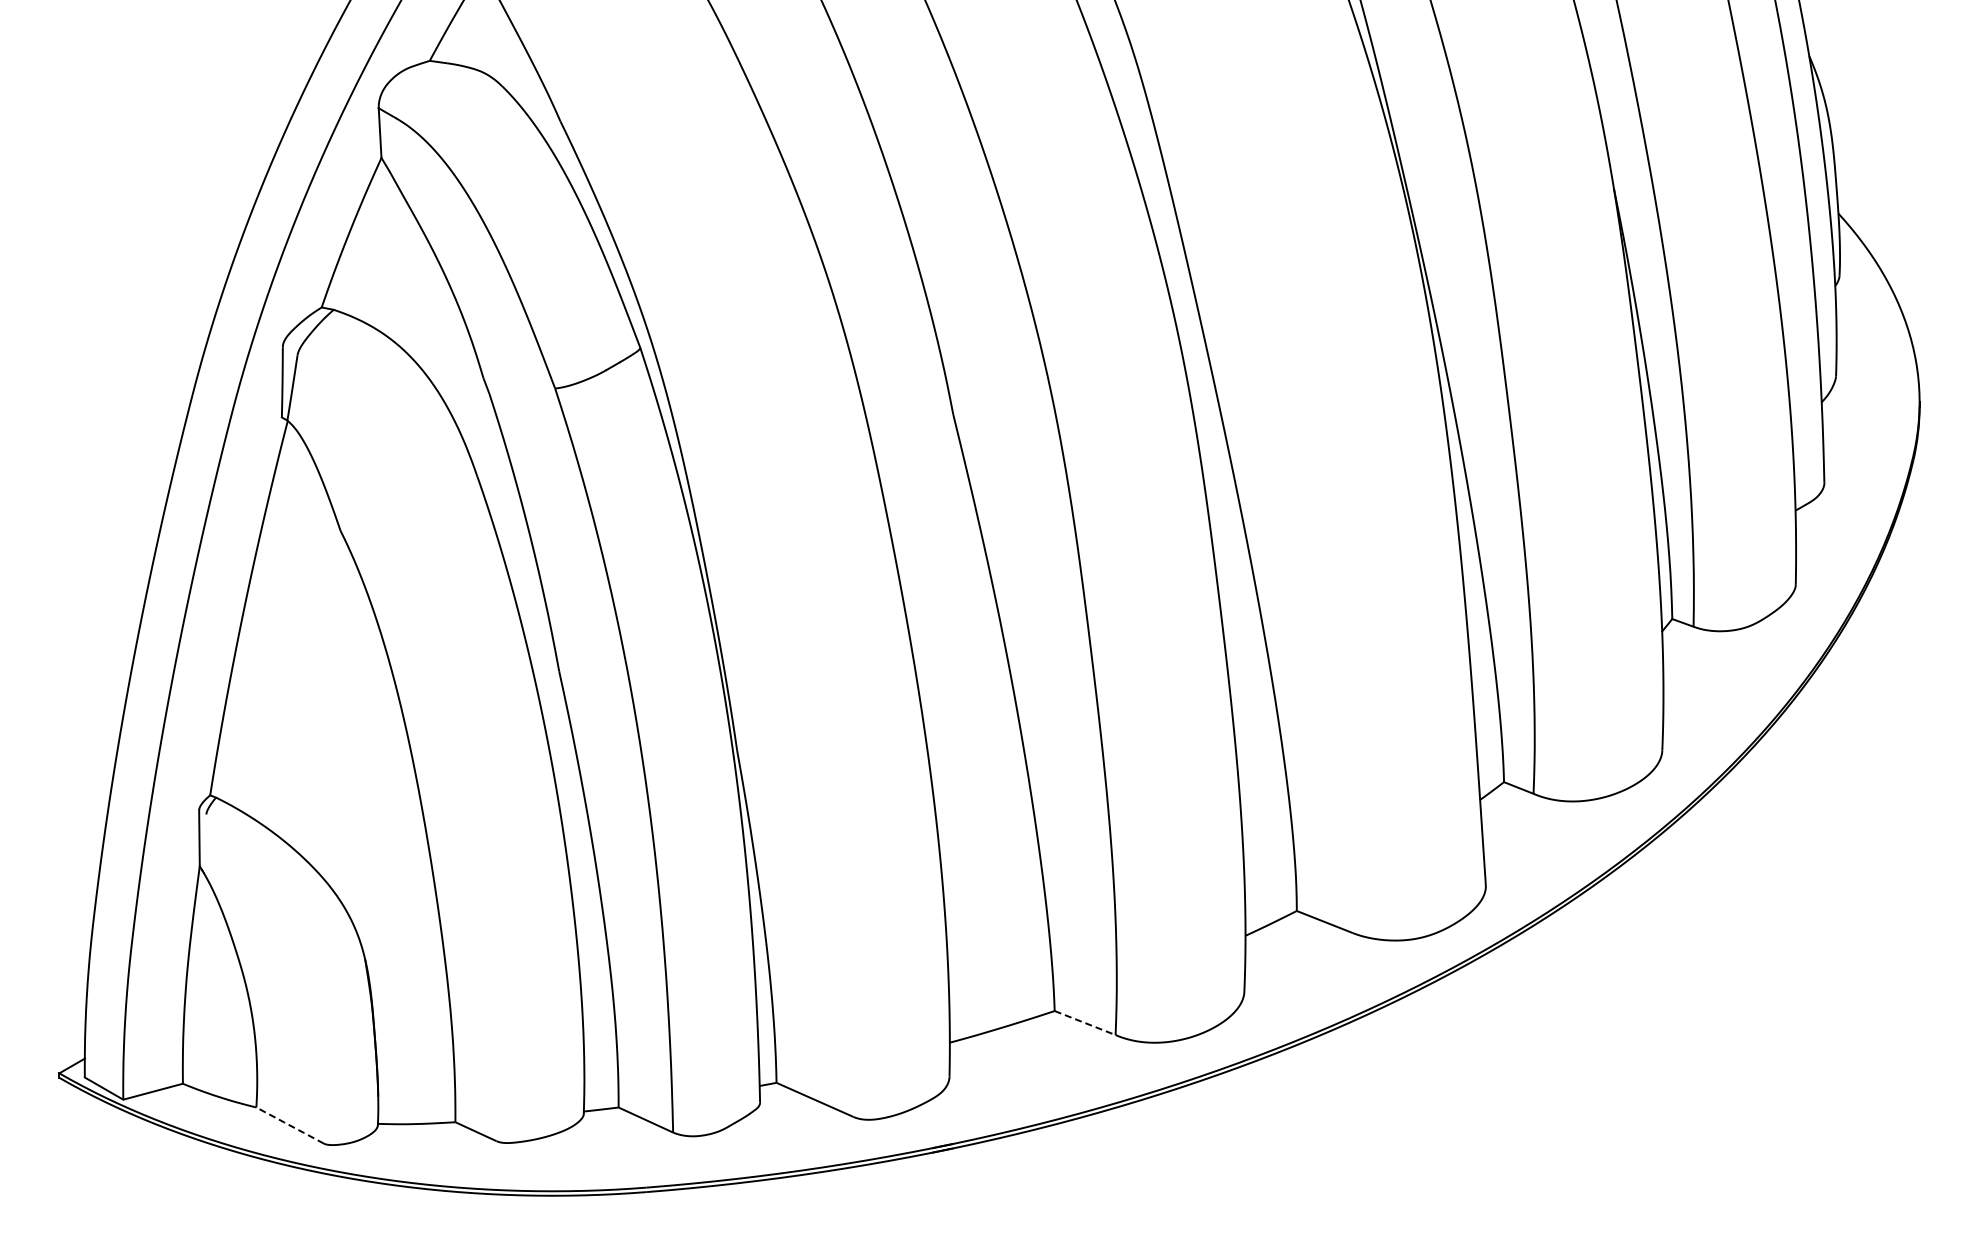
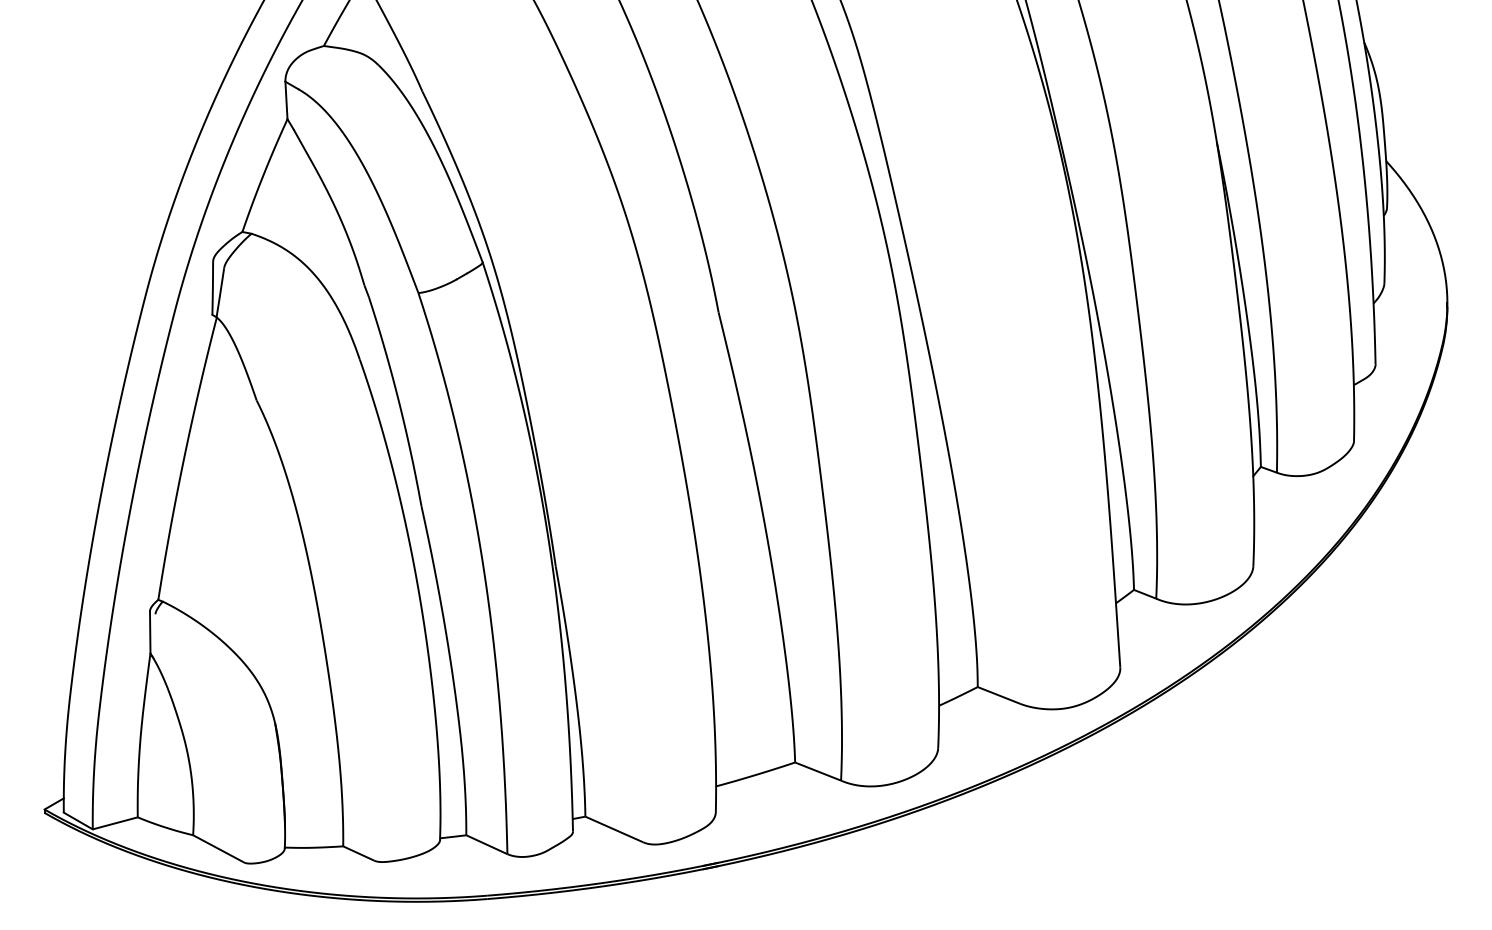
line: (1084, 1022) -> (817, 771), dashed -> solid
line: (290, 1125) -> (218, 848), dashed -> solid

